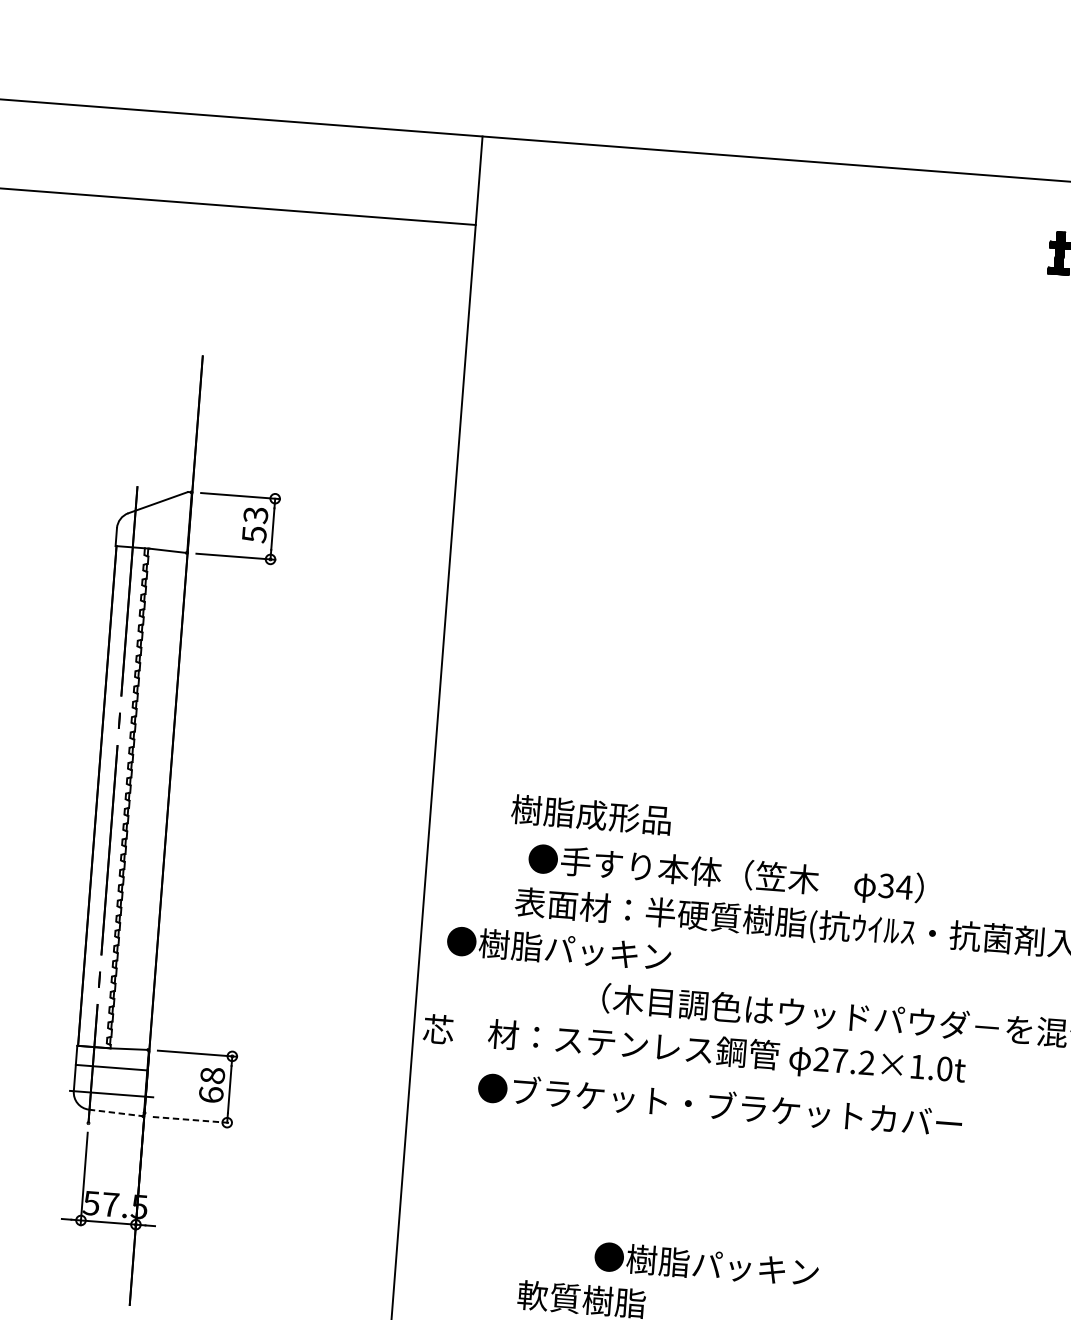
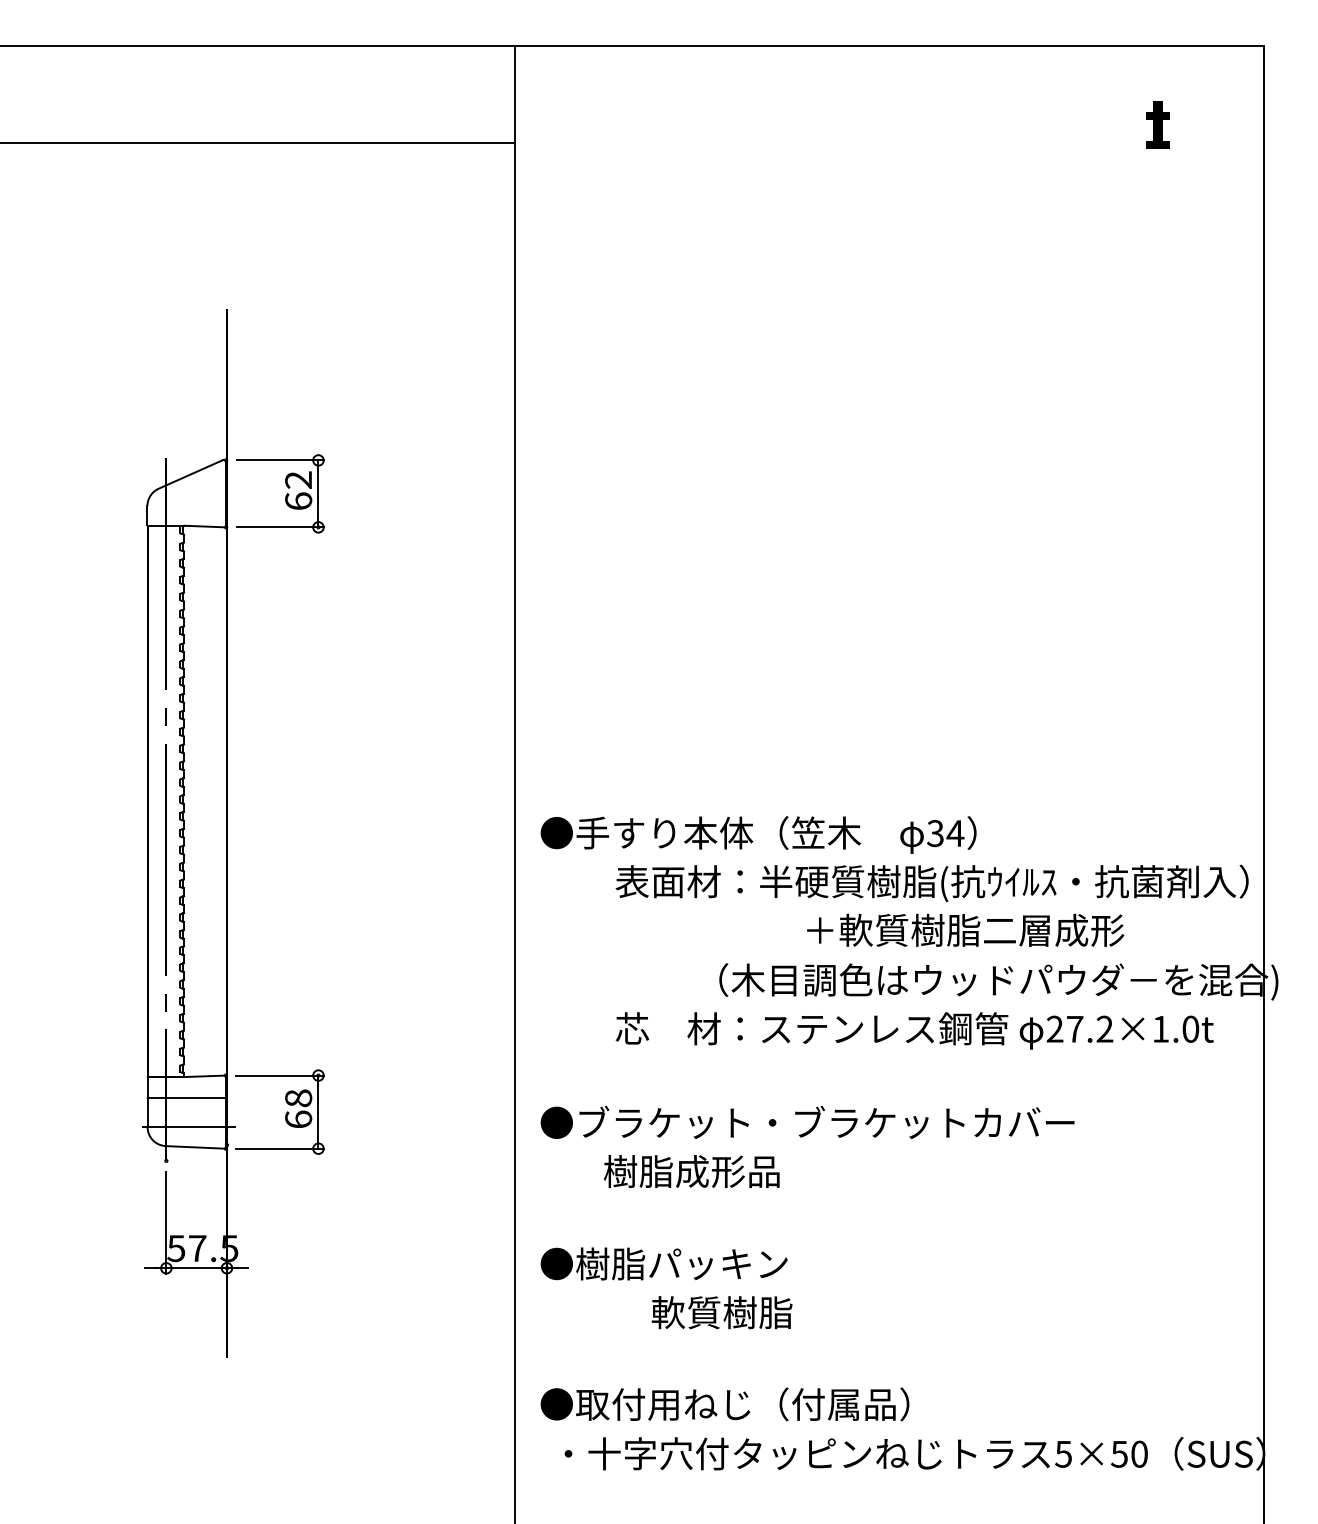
text: (255, 524) -> (298, 490), 53 -> 62
text: (591, 814) -> (691, 1171), moved
text: (725, 874) -> (758, 834), moved
text: (710, 959) -> (834, 929), ●樹脂パッキン -> ＋軟質樹脂二層成形
text: (694, 1050) -> (914, 1030), moved
text: (720, 1104) -> (807, 1121), moved
line: (116, 1113) -> (196, 1147), dashed -> solid
line: (192, 1119) -> (280, 1148), dashed -> solid
text: (706, 1264) -> (663, 1263), moved

